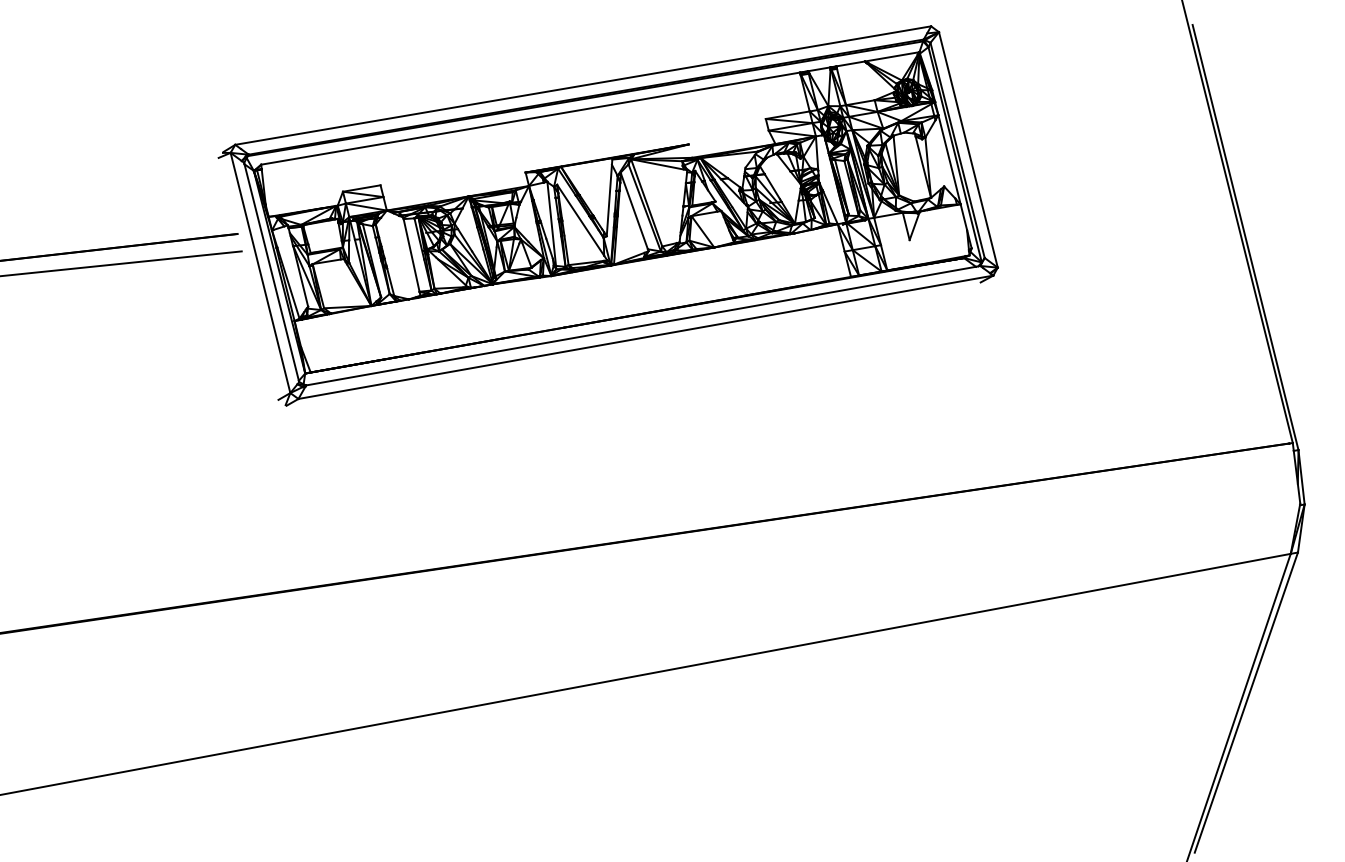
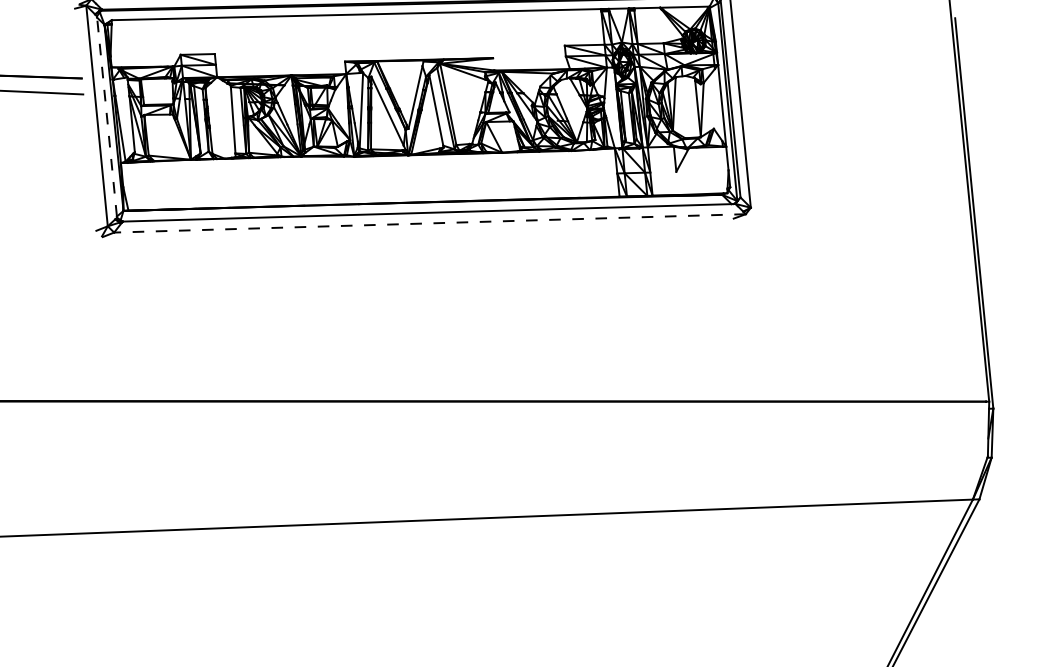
line: (271, 272) -> (106, 117), solid -> dashed
line: (645, 337) -> (429, 223), solid -> dashed

